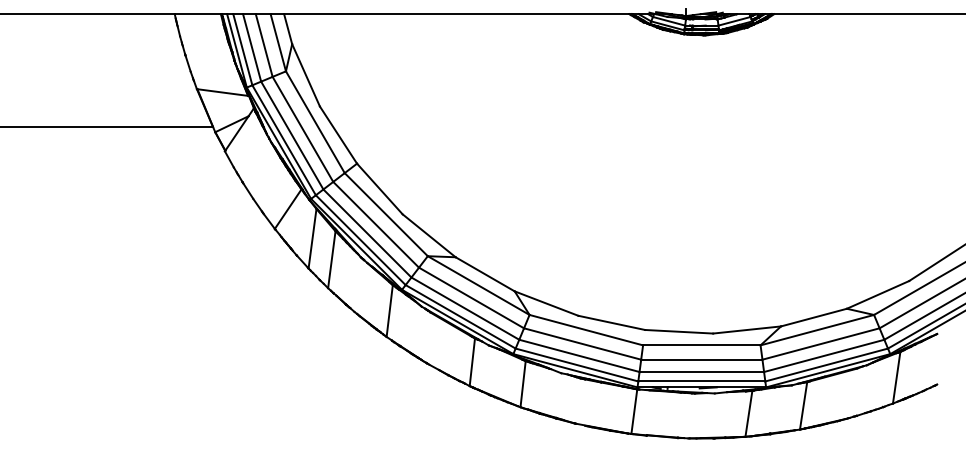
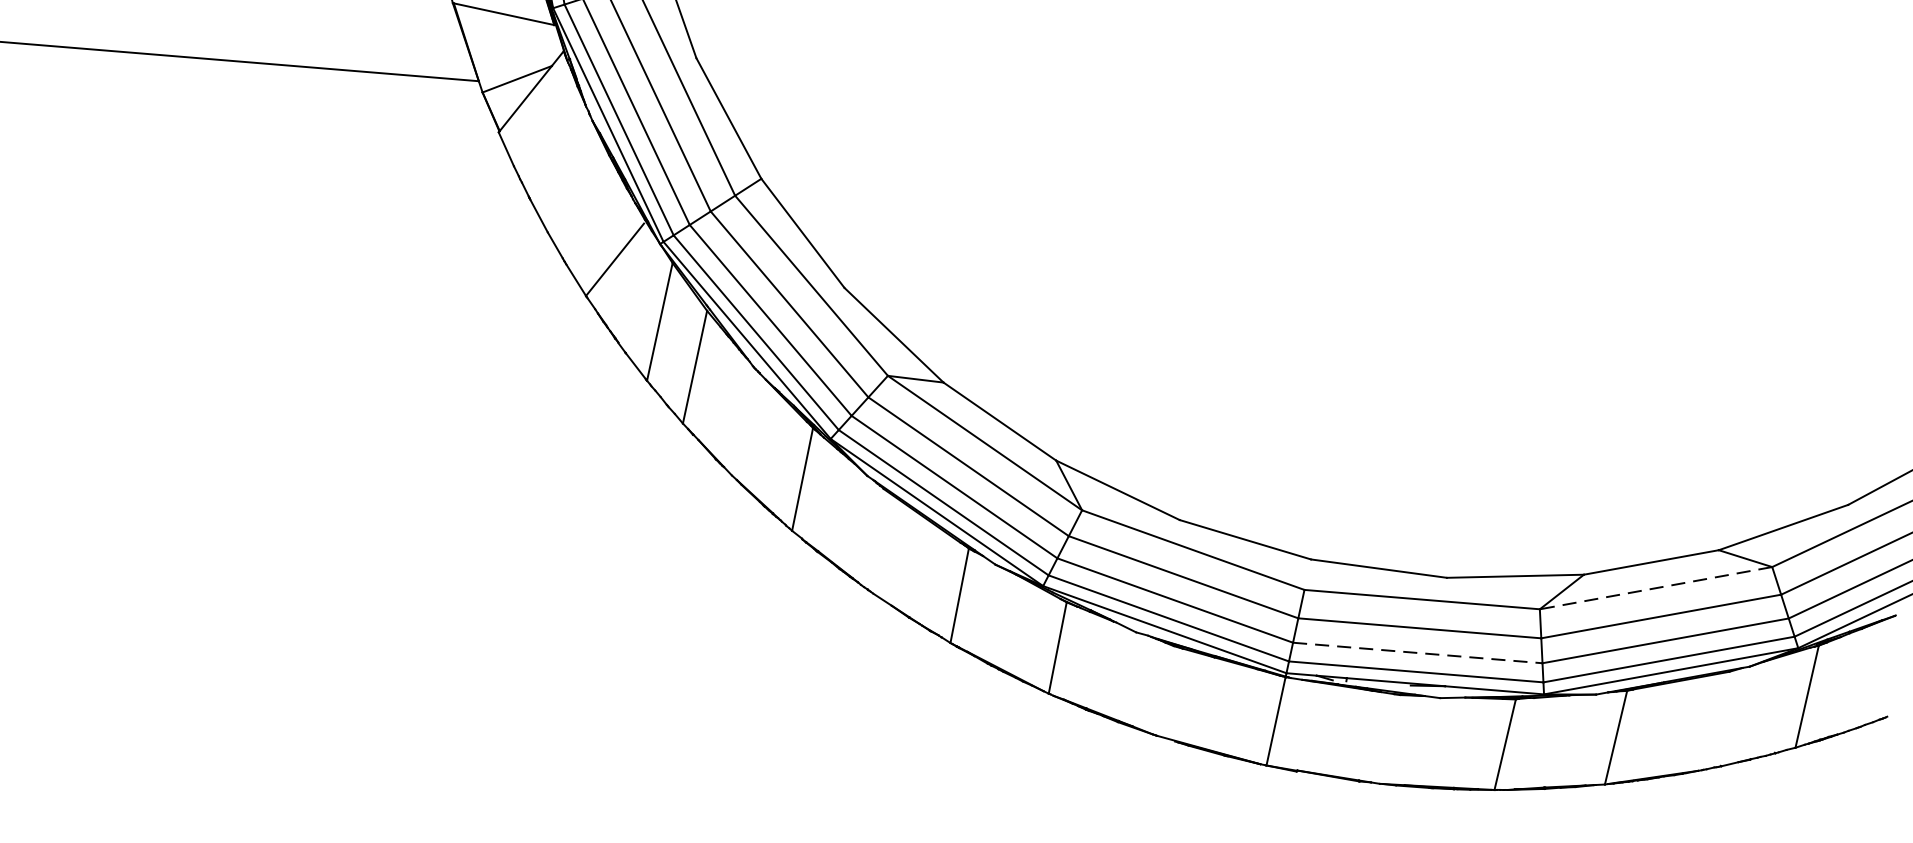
line: (817, 330) -> (1656, 588), solid -> dashed
line: (702, 372) -> (1419, 654), solid -> dashed

